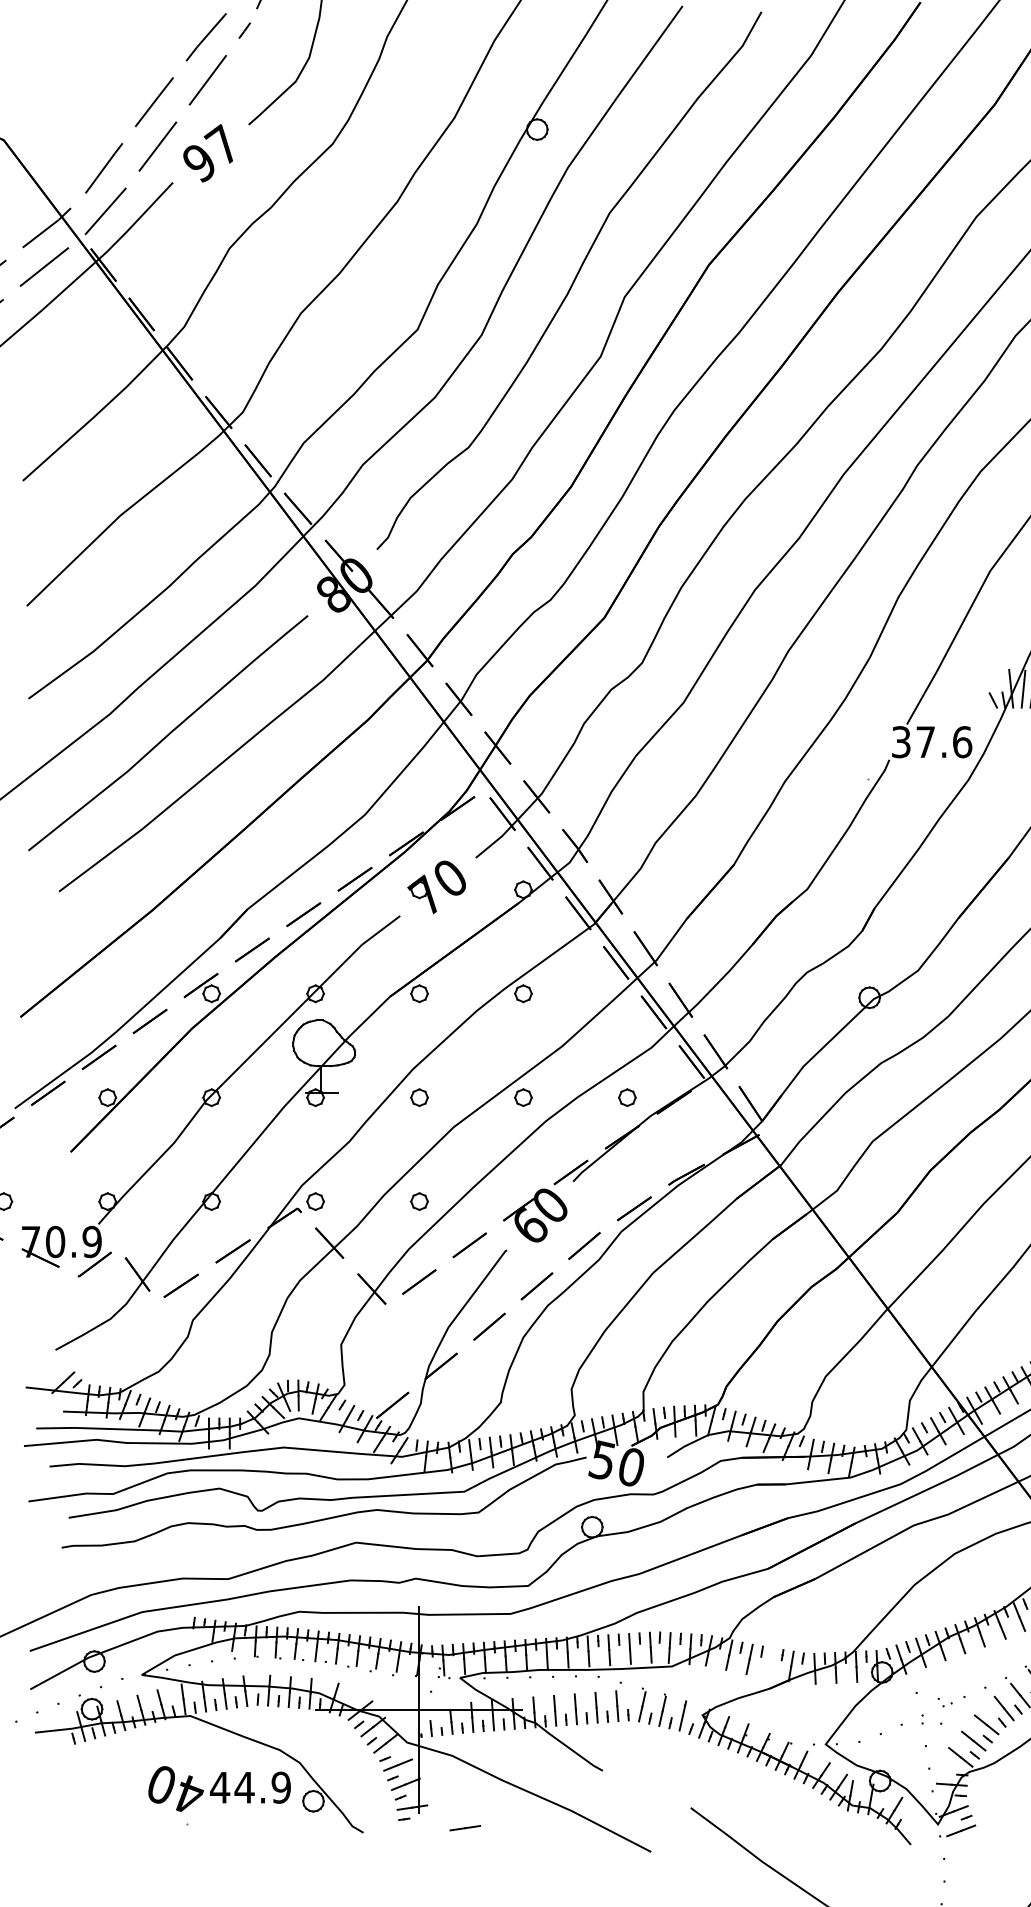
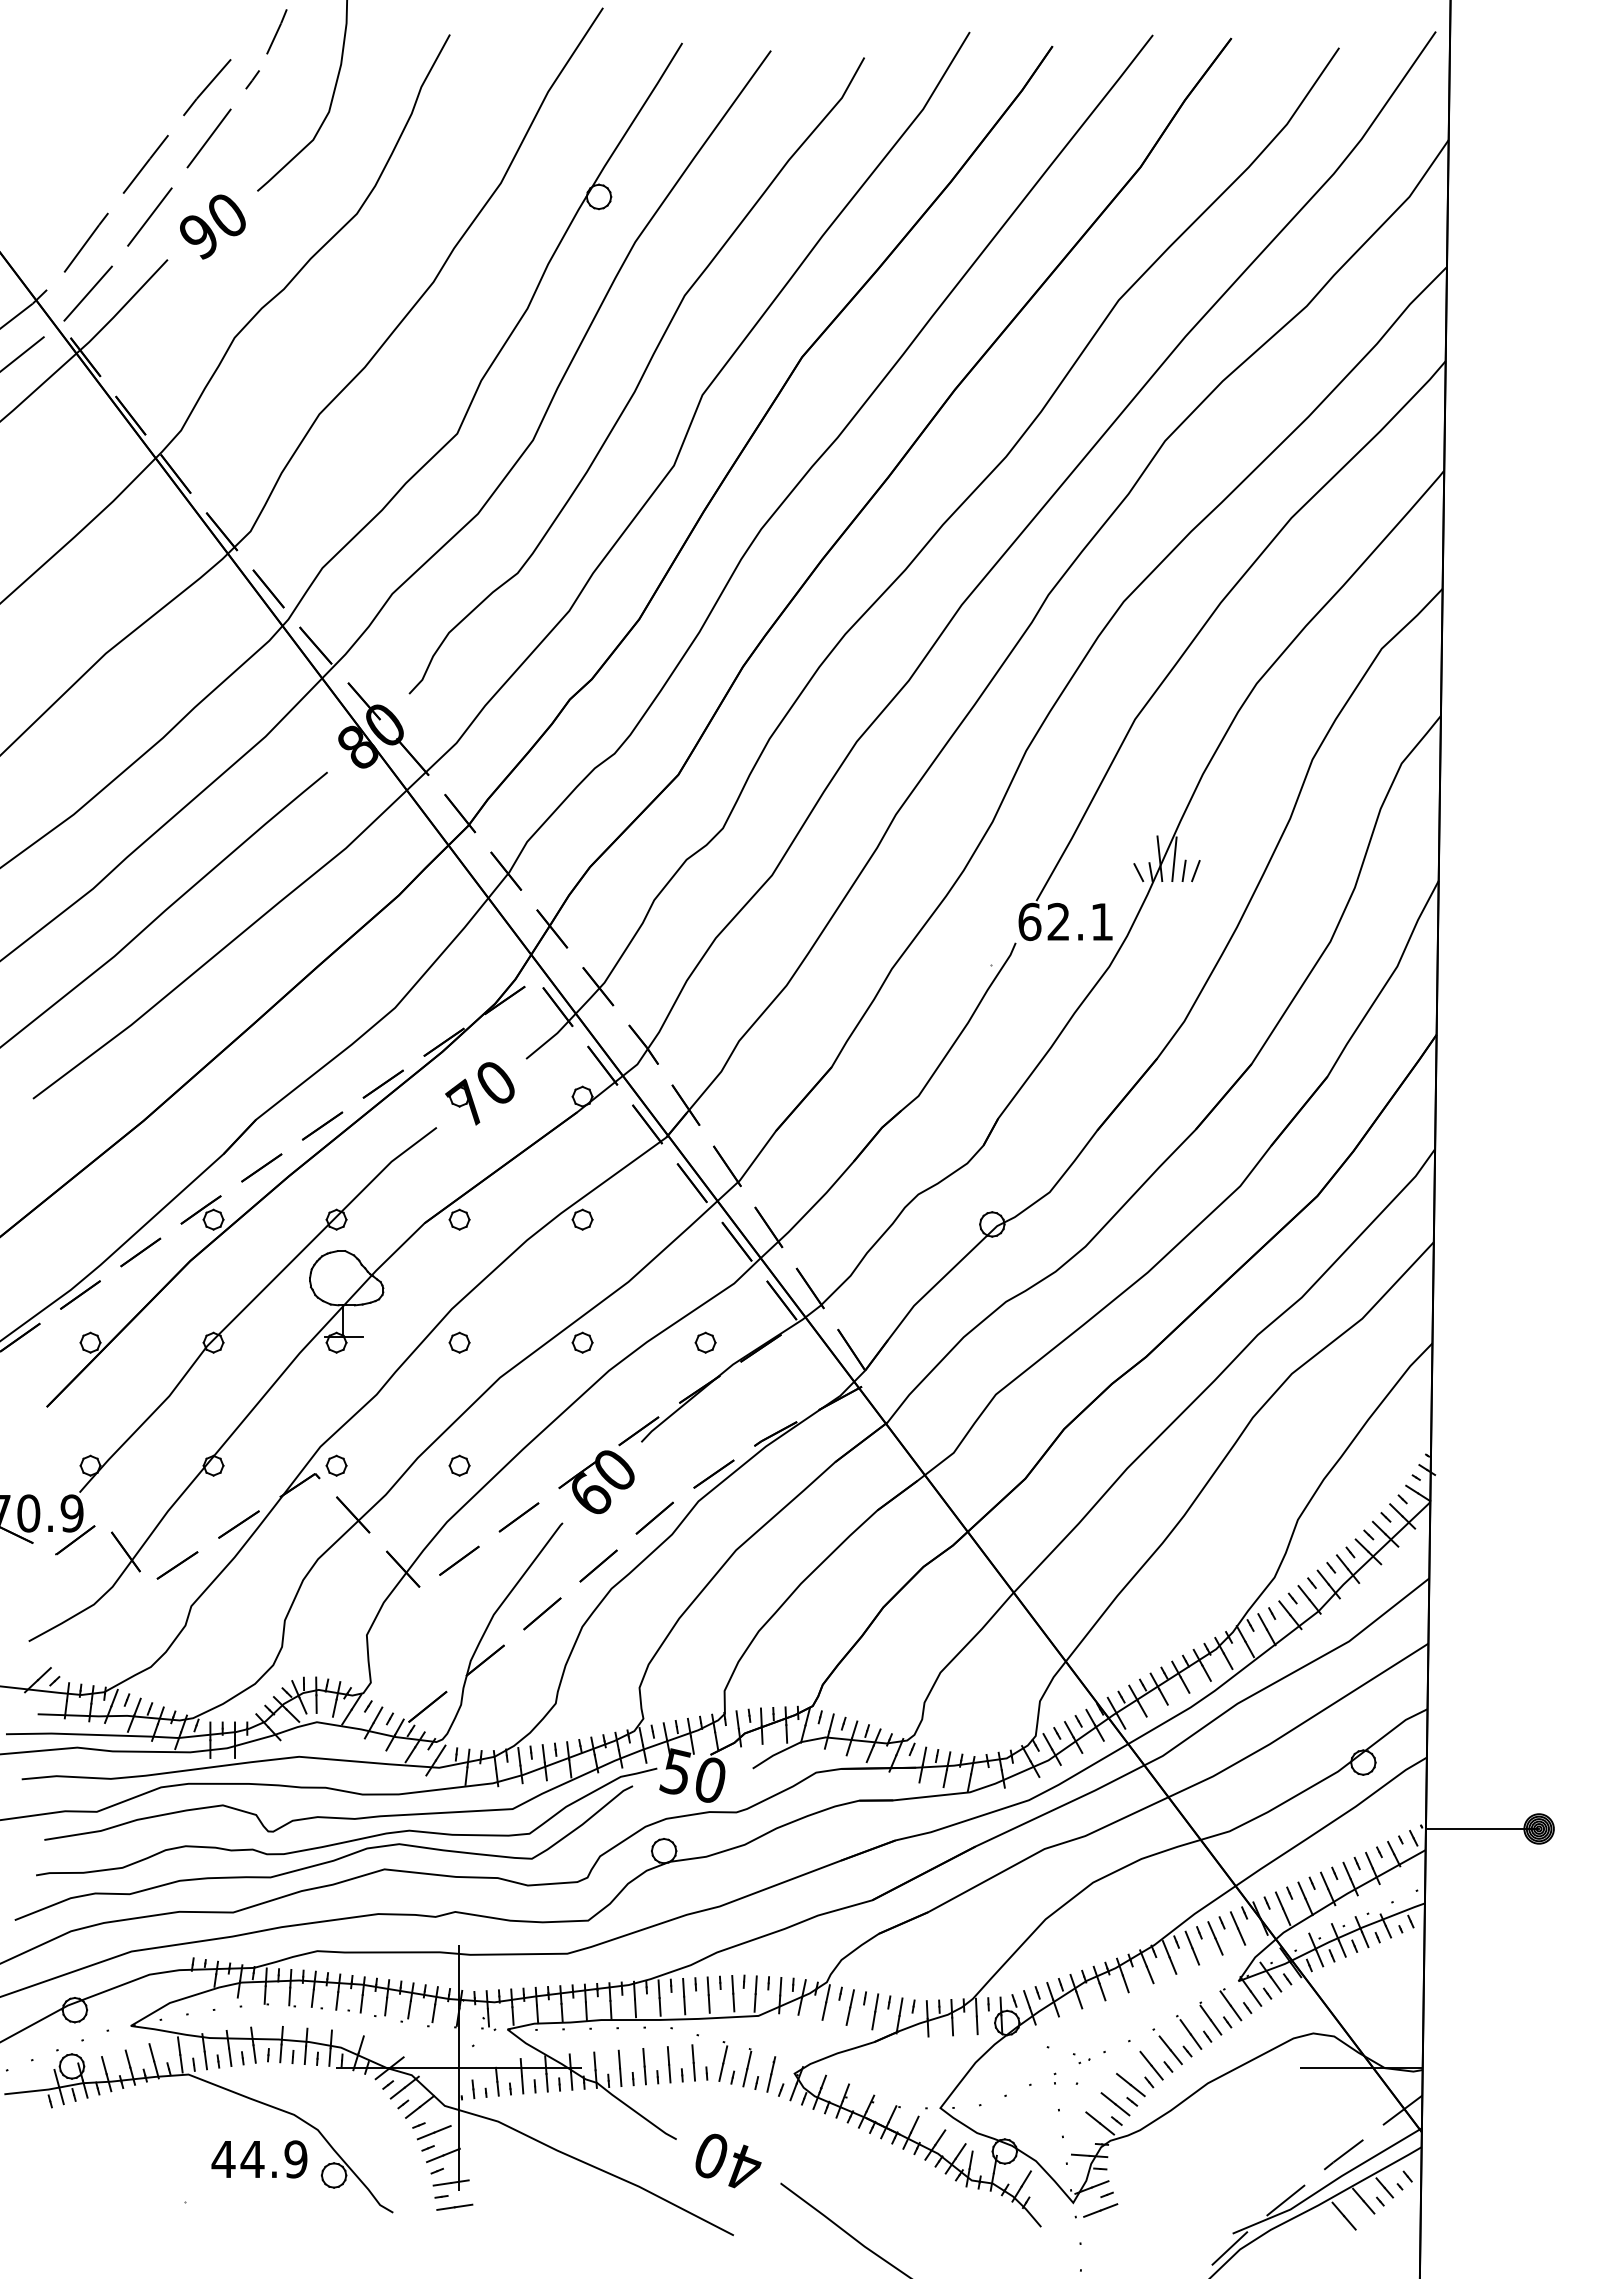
text: (220, 143) -> (224, 213), 97 -> 90
text: (931, 741) -> (1065, 921), 37.6 -> 62.1
curve: (307, 1536) -> (326, 1861), added
line: (770, 1662) -> (875, 2011), added
text: (176, 1788) -> (728, 2160), moved
line: (465, 1827) -> (454, 2206), moved

